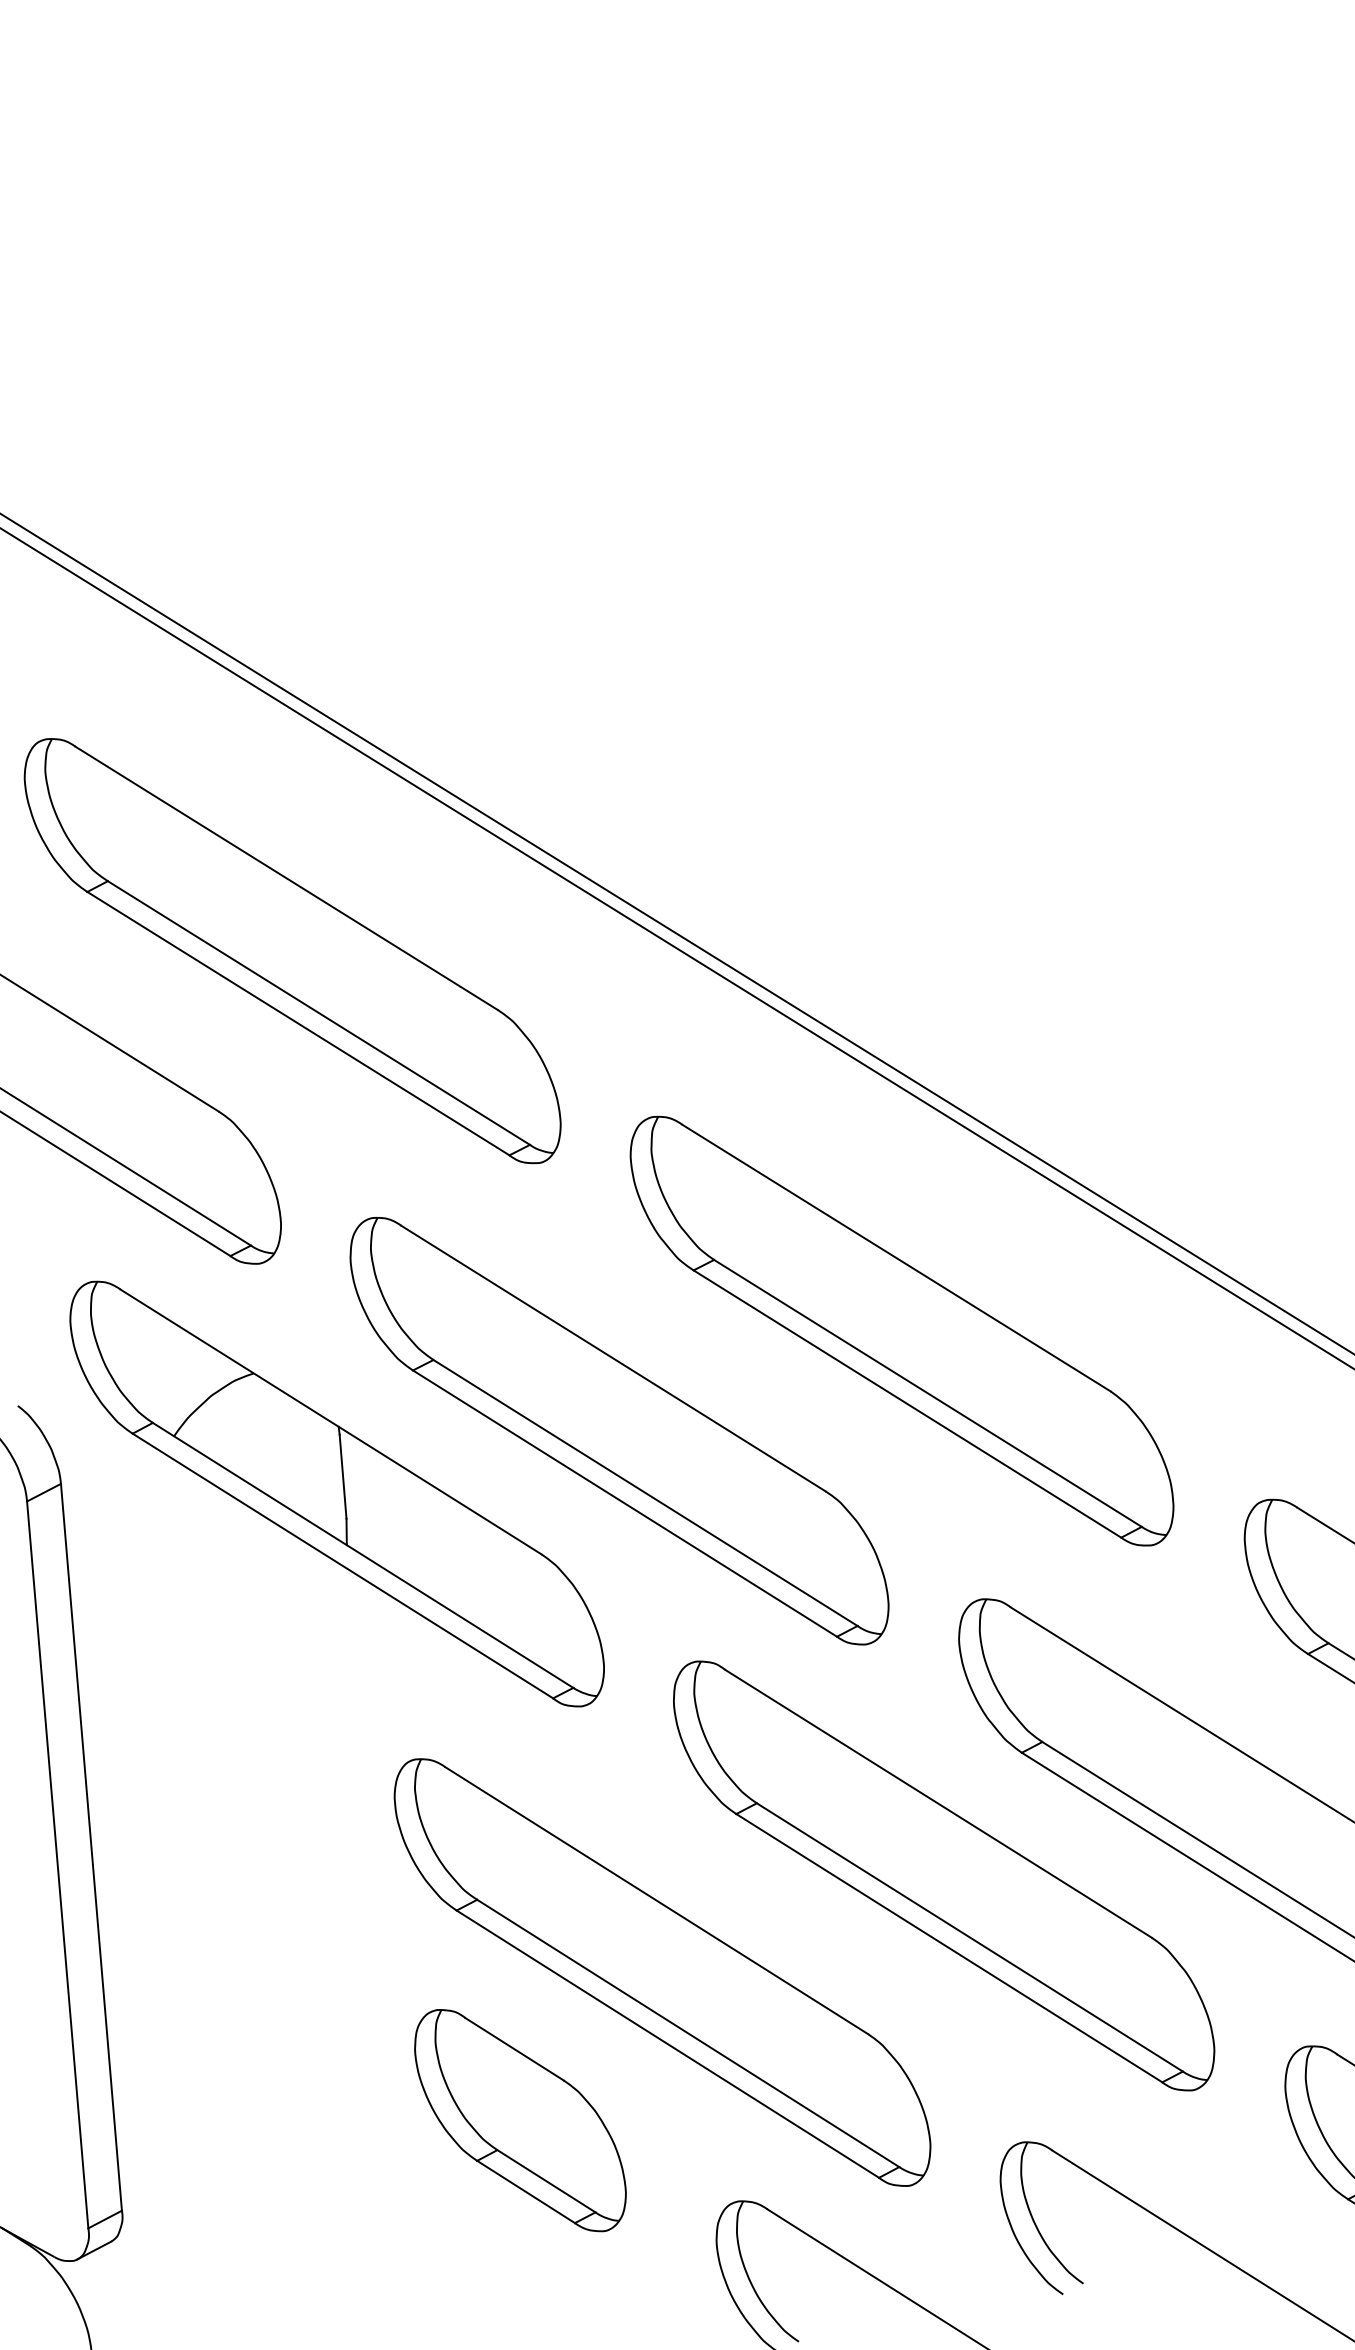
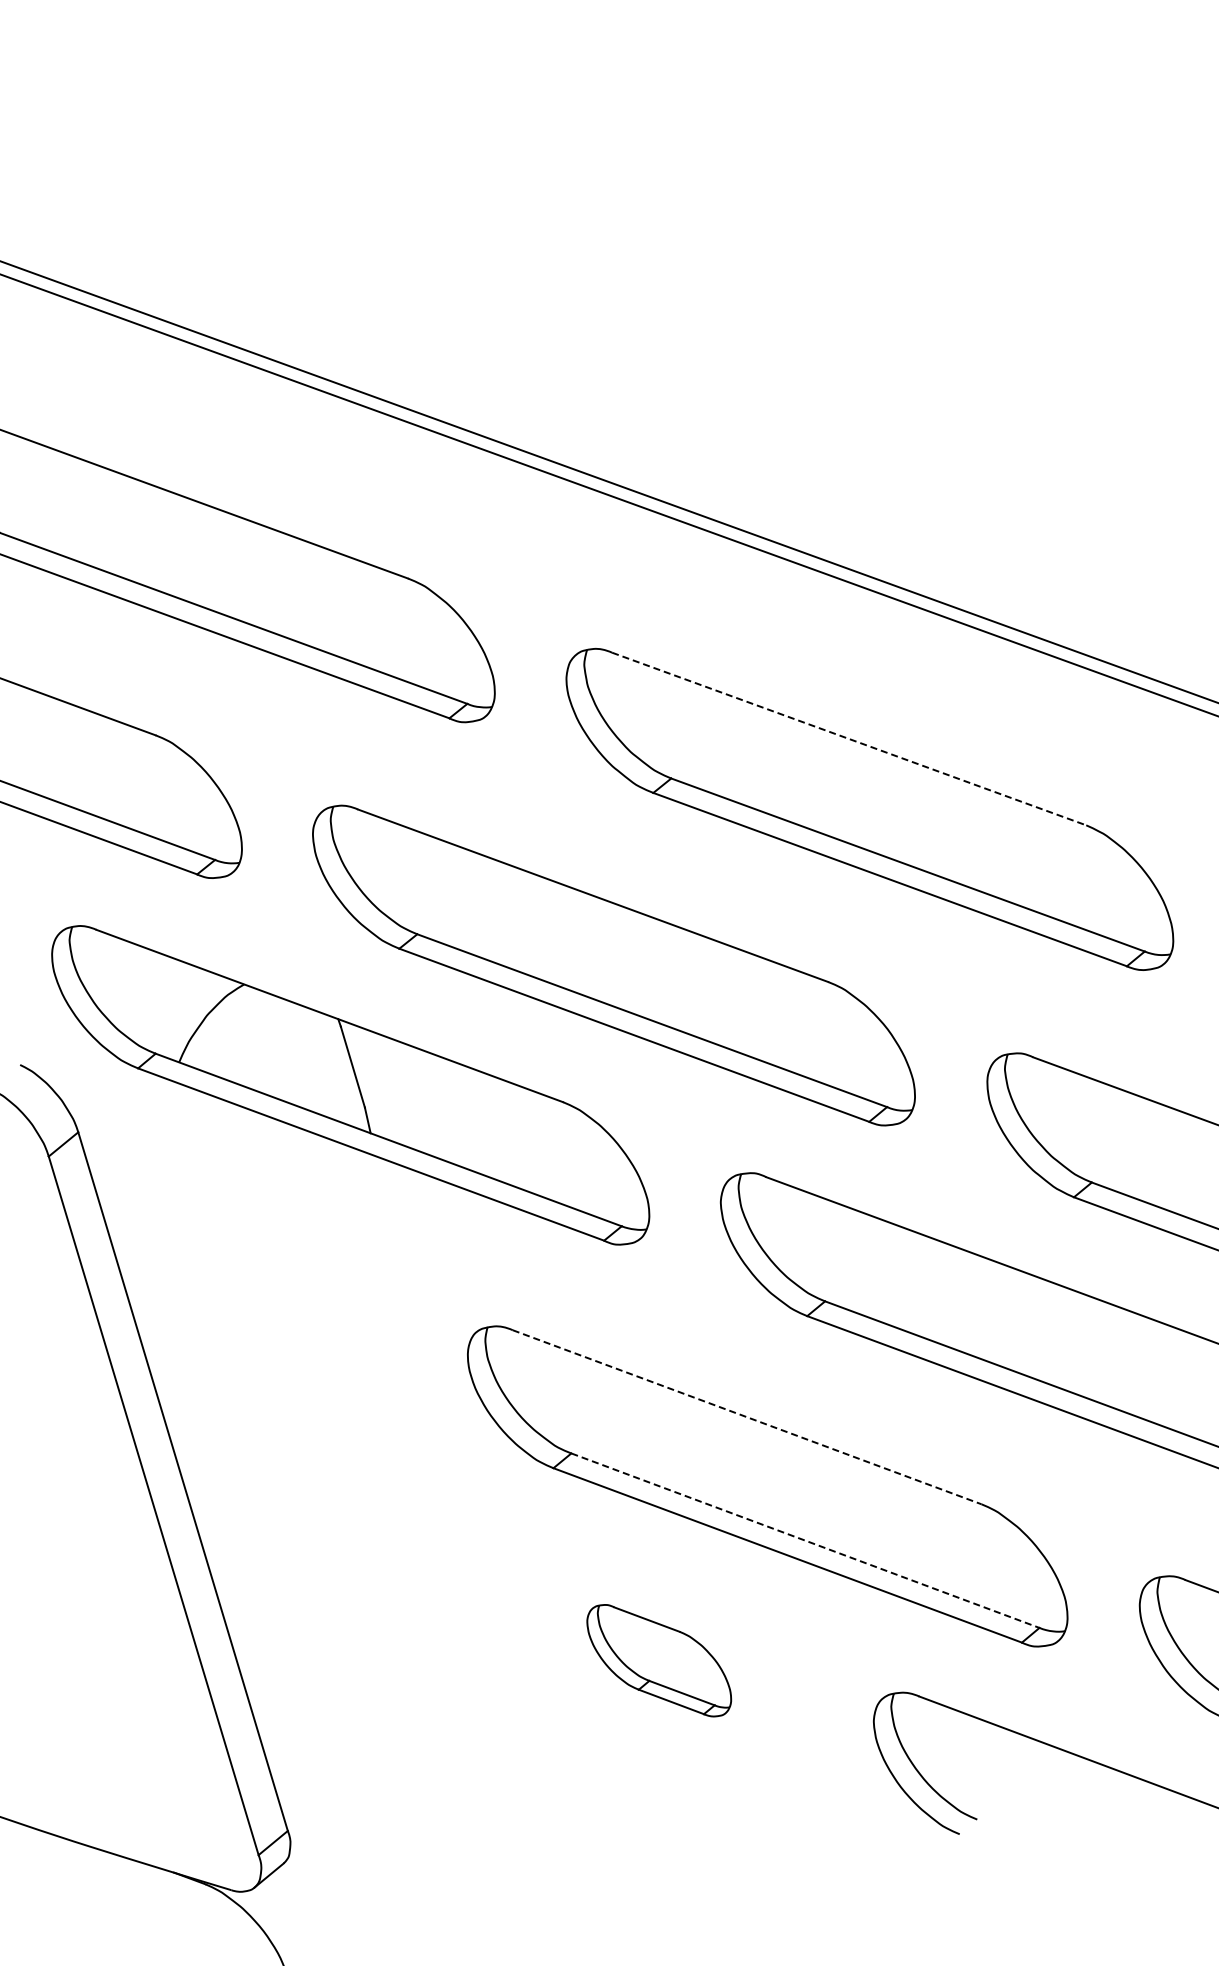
line: (896, 1258) -> (849, 739), solid -> dashed
line: (656, 1900) -> (746, 1417), solid -> dashed
line: (688, 2033) -> (805, 1540), solid -> dashed
part: (520, 2120) -> (659, 1660), size x0.6

